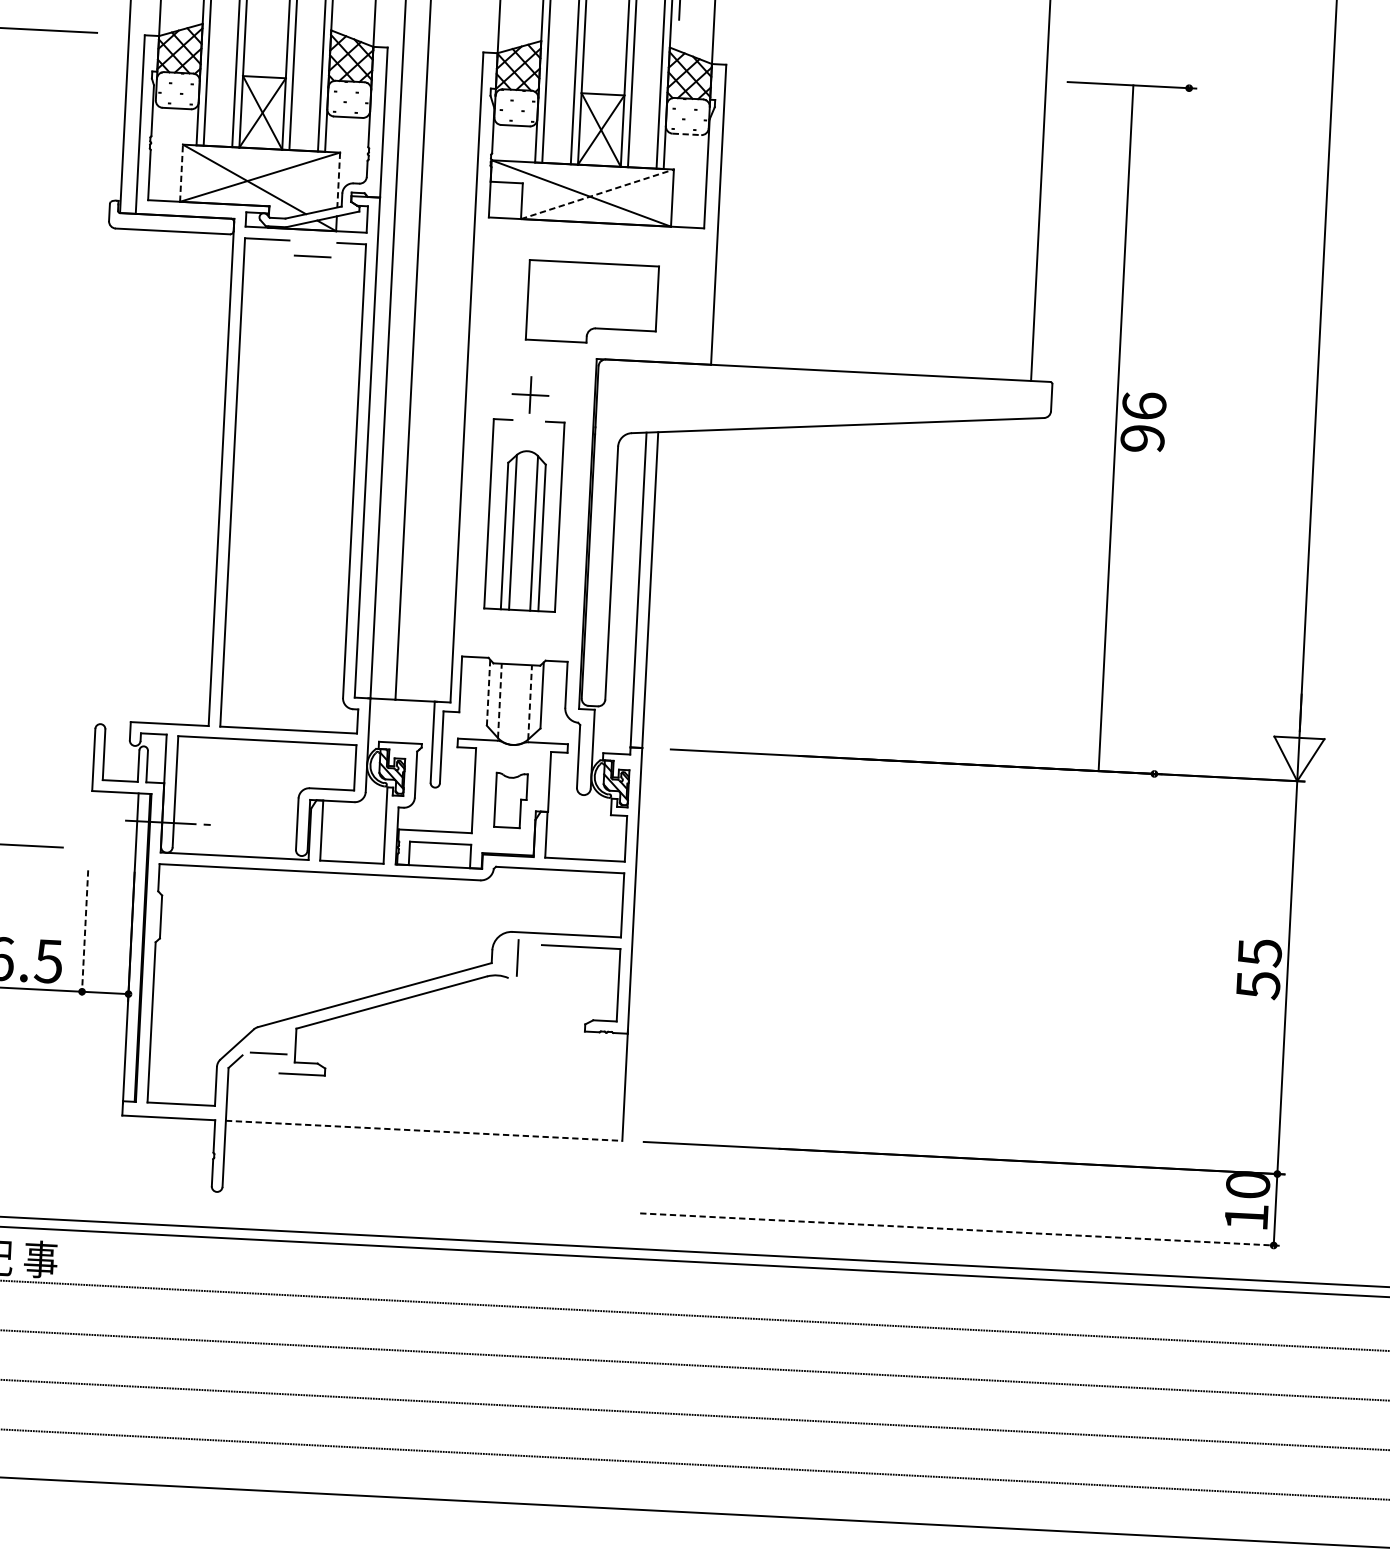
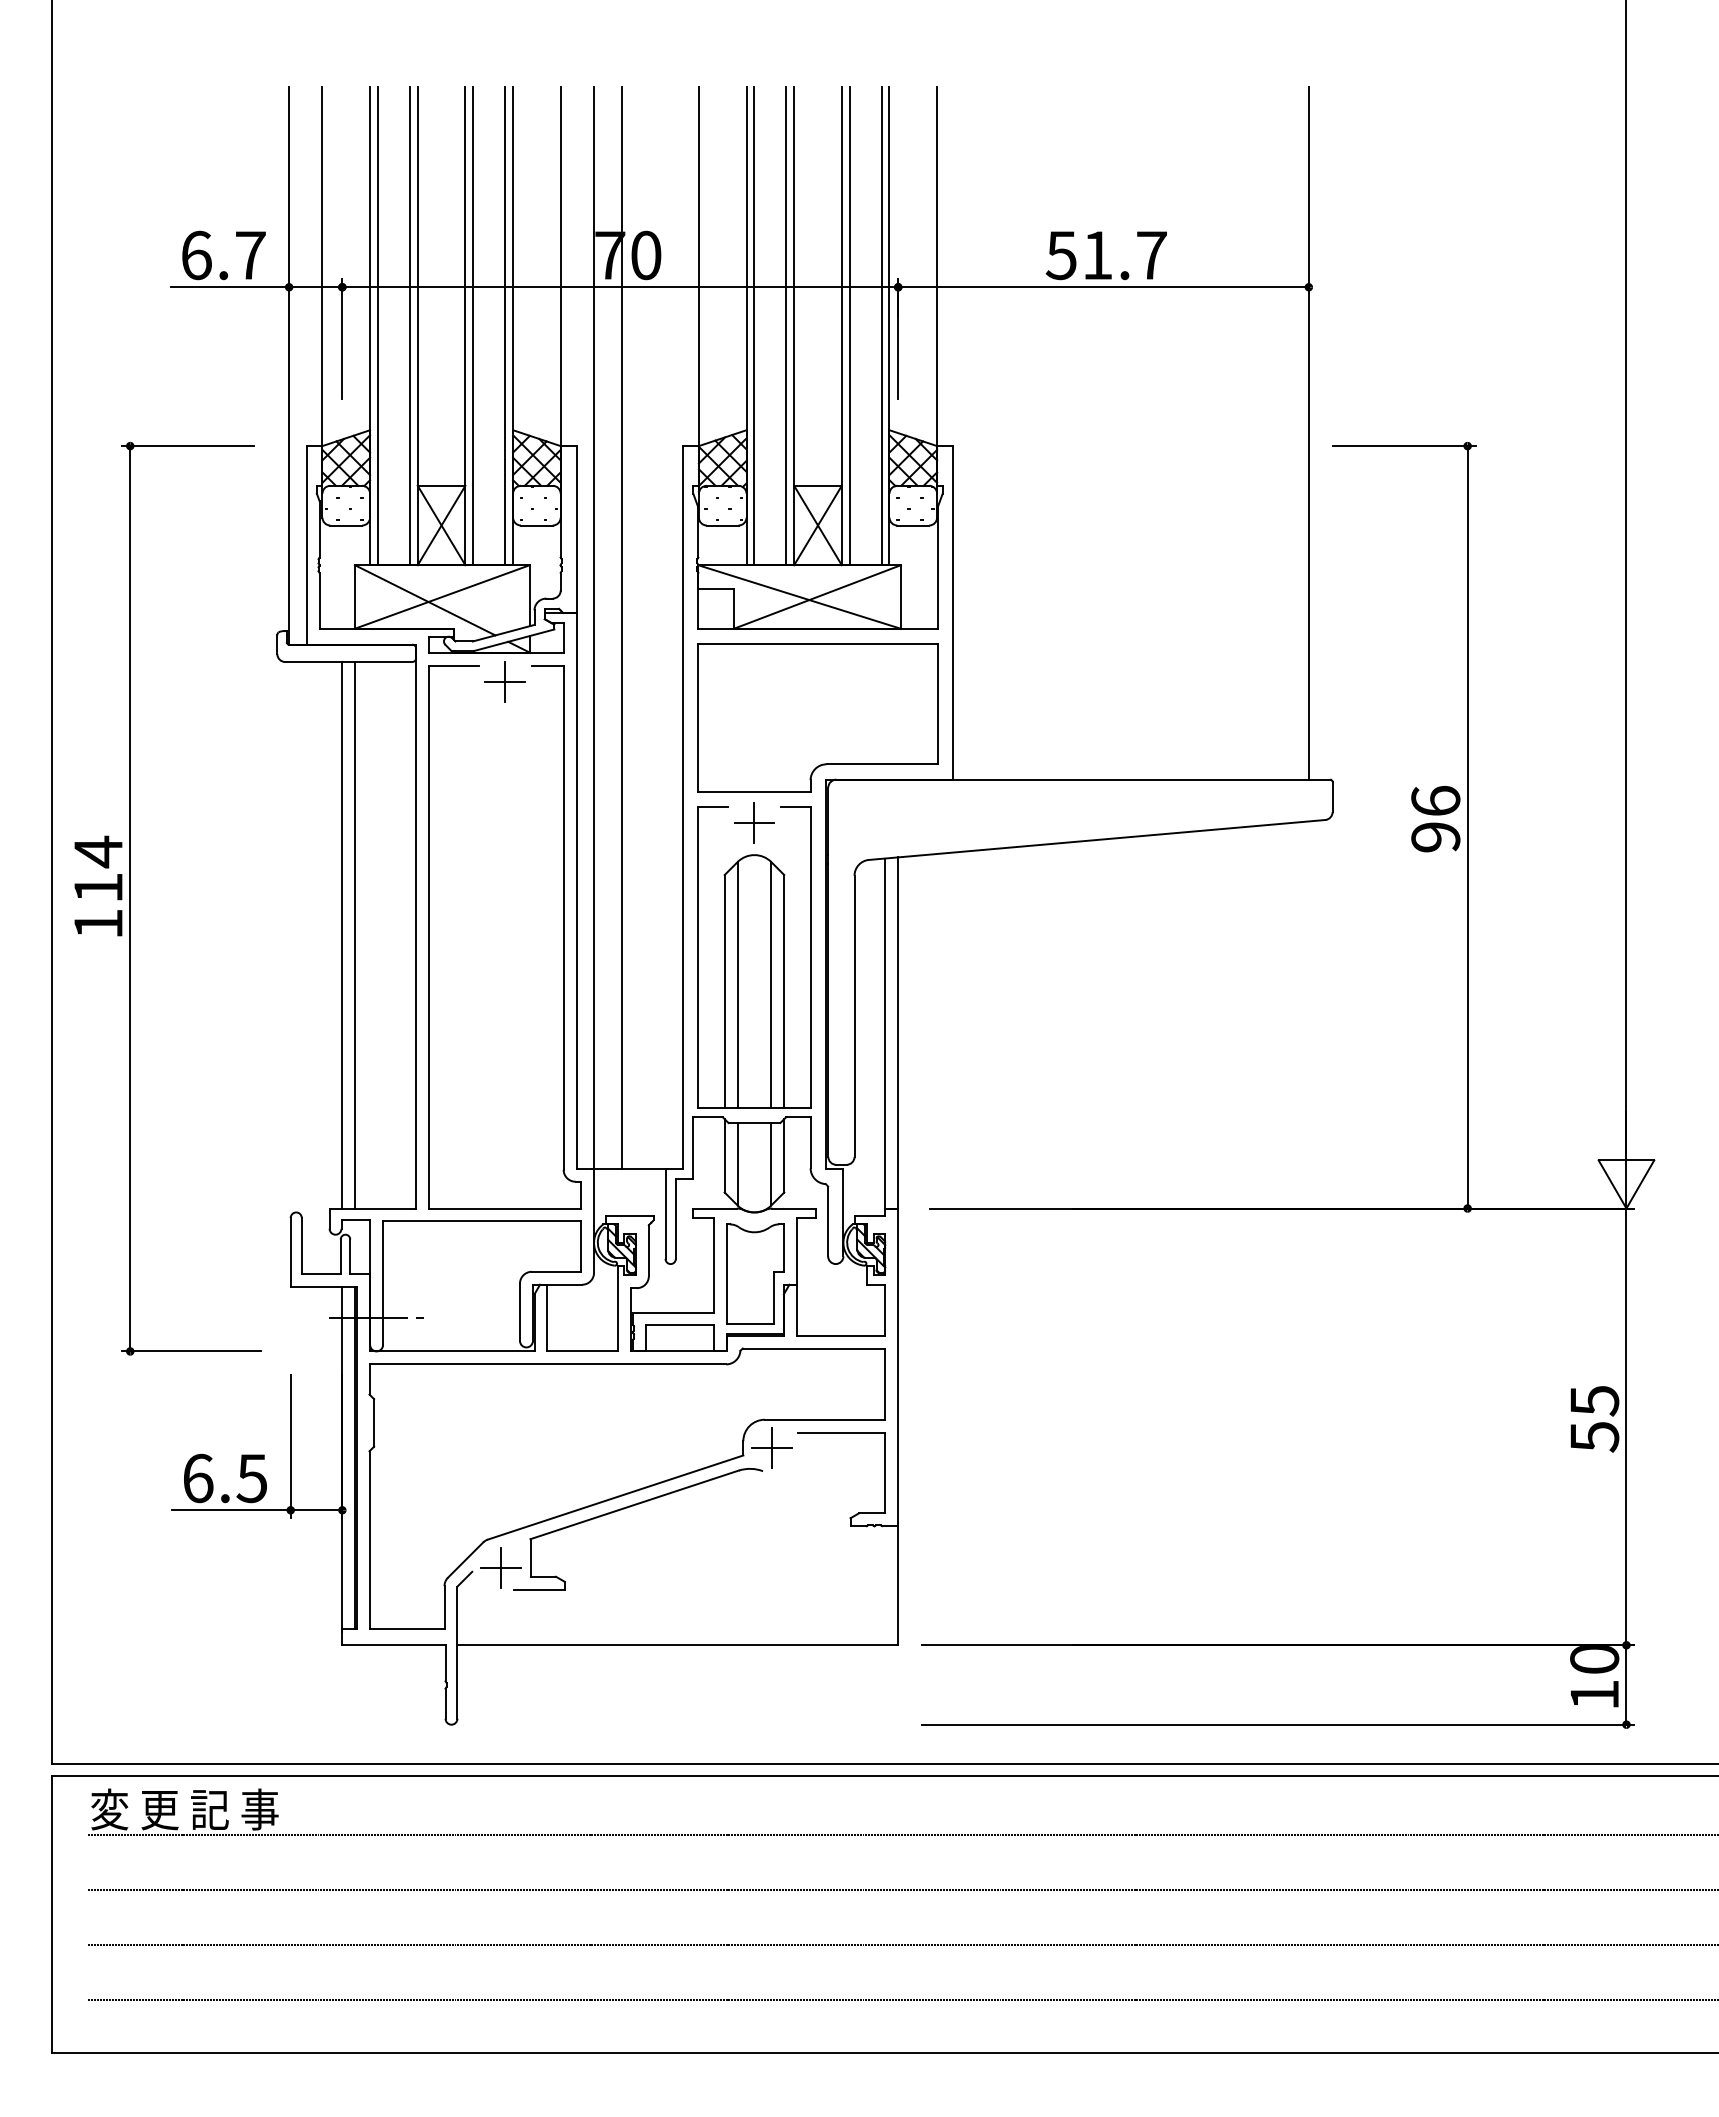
line: (687, 134) -> (913, 525), dashed -> solid
line: (181, 173) -> (355, 597), dashed -> solid
line: (338, 180) -> (529, 596), dashed -> solid
line: (597, 193) -> (817, 596), dashed -> solid
line: (313, 256) -> (505, 681), added
part: (592, 302) -> (817, 717), size x1.67
line: (1115, 428) -> (1467, 827), moved
line: (154, 477) -> (342, 935), added
line: (166, 477) -> (355, 935), added
part: (524, 515) -> (754, 957), size x1.43
line: (488, 692) -> (724, 1155), dashed -> solid
line: (499, 700) -> (737, 1163), dashed -> solid
line: (530, 701) -> (771, 1163), dashed -> solid
part: (510, 799) -> (755, 1273), size x1.67
line: (84, 935) -> (290, 1447), dashed -> solid
line: (517, 958) -> (771, 1448), added
line: (269, 1053) -> (501, 1568), added
line: (424, 1131) -> (678, 1645), dashed -> solid
line: (960, 1229) -> (1278, 1724), dashed -> solid

